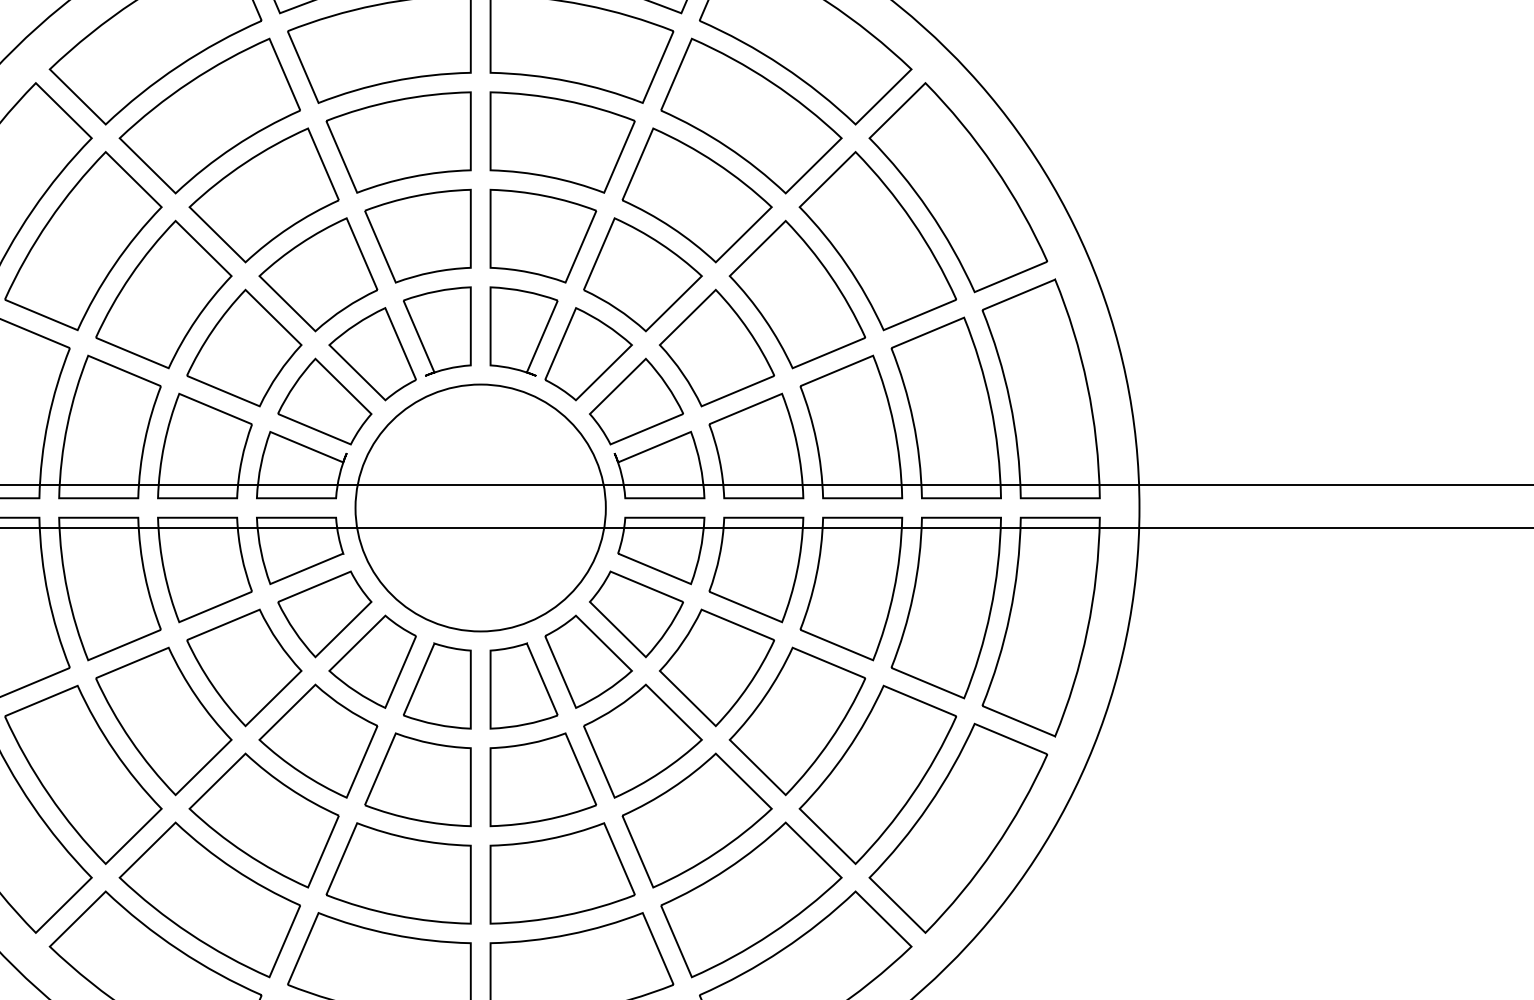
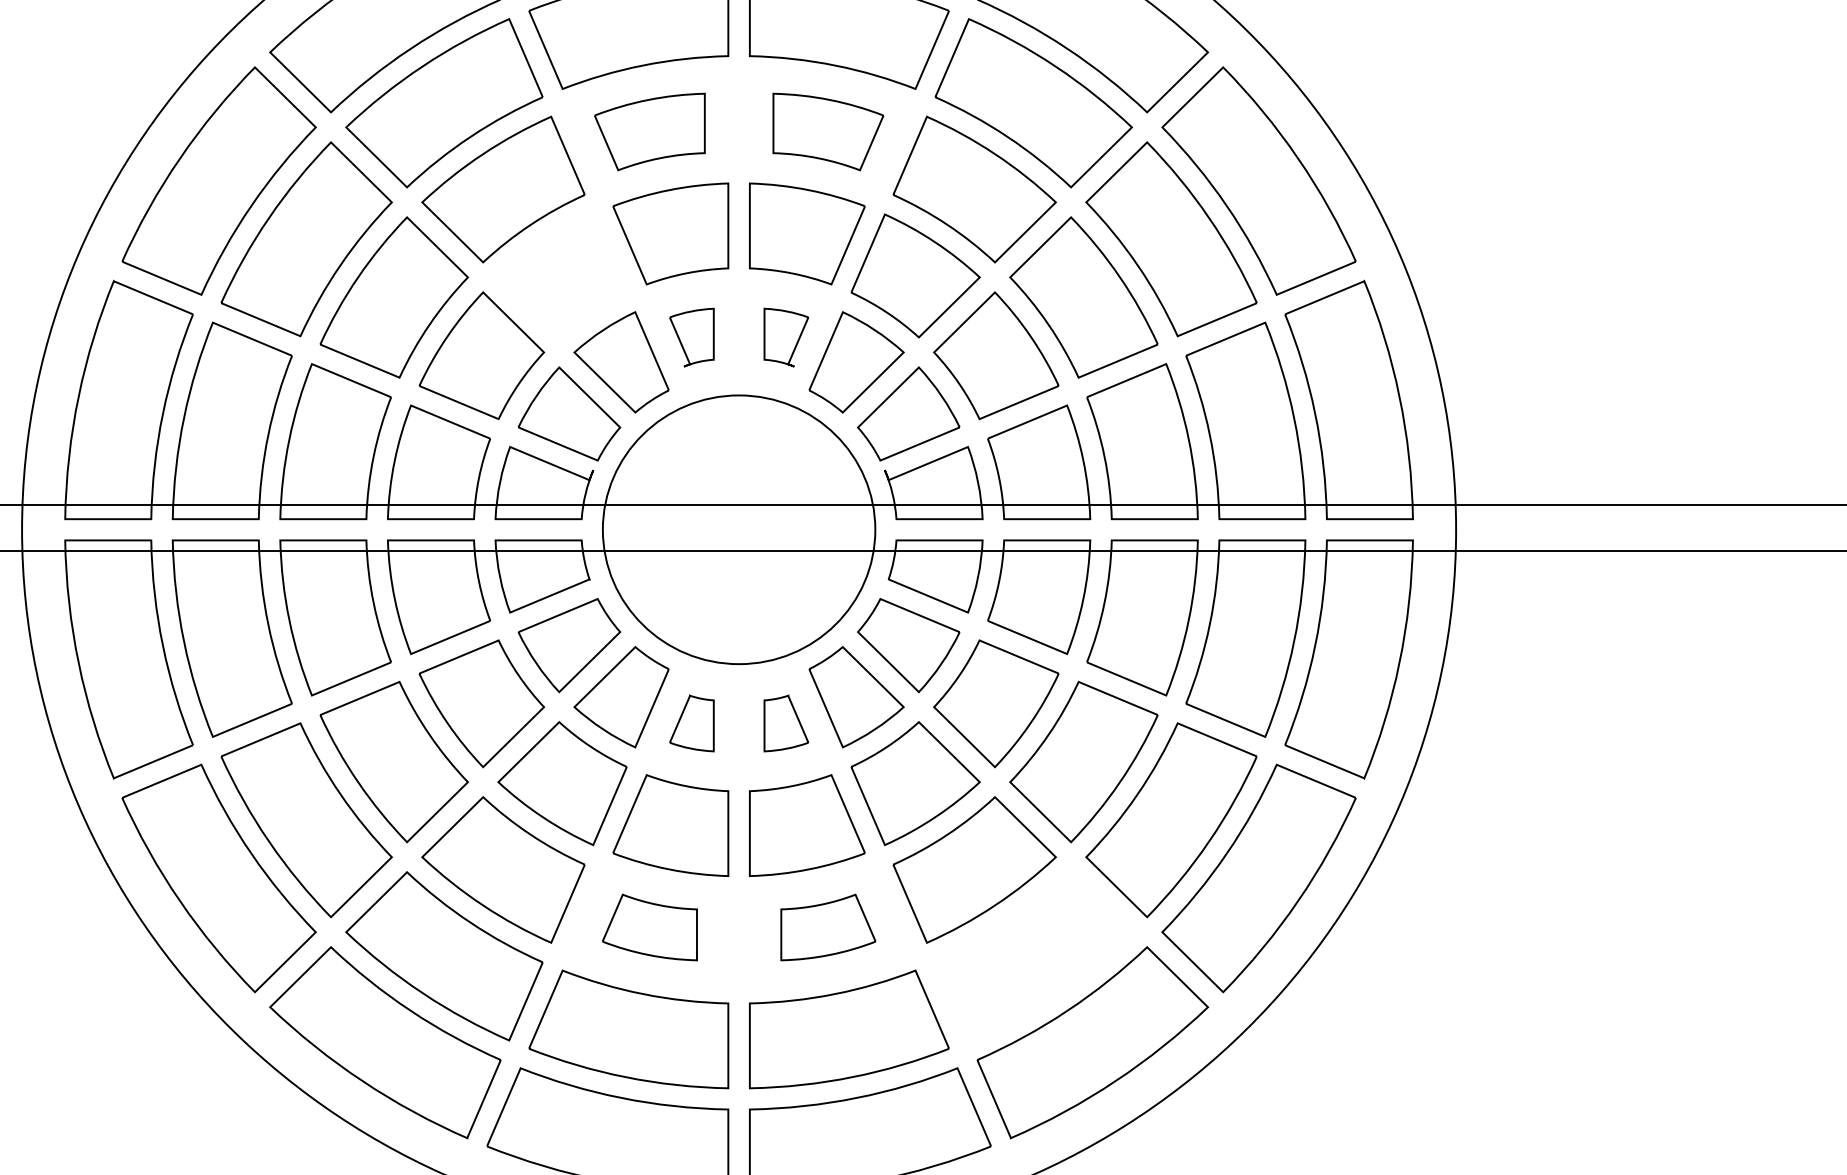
part: (398, 142) -> (649, 131), size x0.7
part: (562, 142) -> (828, 131), size x0.7
part: (318, 274) -> (562, 275), removed
part: (436, 331) -> (691, 337), size x0.6
part: (524, 331) -> (786, 337), size x0.6
part: (436, 685) -> (691, 723), size x0.6
part: (524, 685) -> (786, 723), size x0.6
part: (398, 873) -> (649, 927), size x0.6
part: (562, 873) -> (828, 927), size x0.6
part: (751, 900) -> (1033, 956), removed

